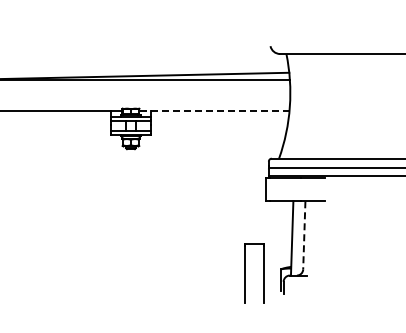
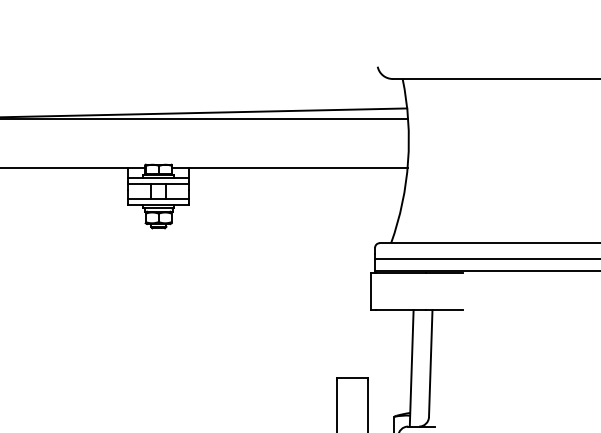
line: (213, 111) -> (288, 169), dashed -> solid
line: (304, 235) -> (431, 363), dashed -> solid

